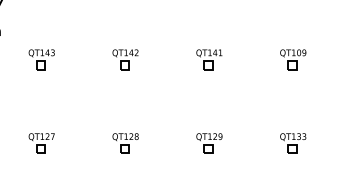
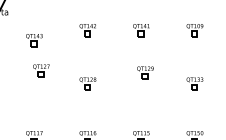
part: (41, 59) -> (34, 40), moved
part: (41, 142) -> (41, 70), moved
part: (209, 142) -> (145, 72), moved

